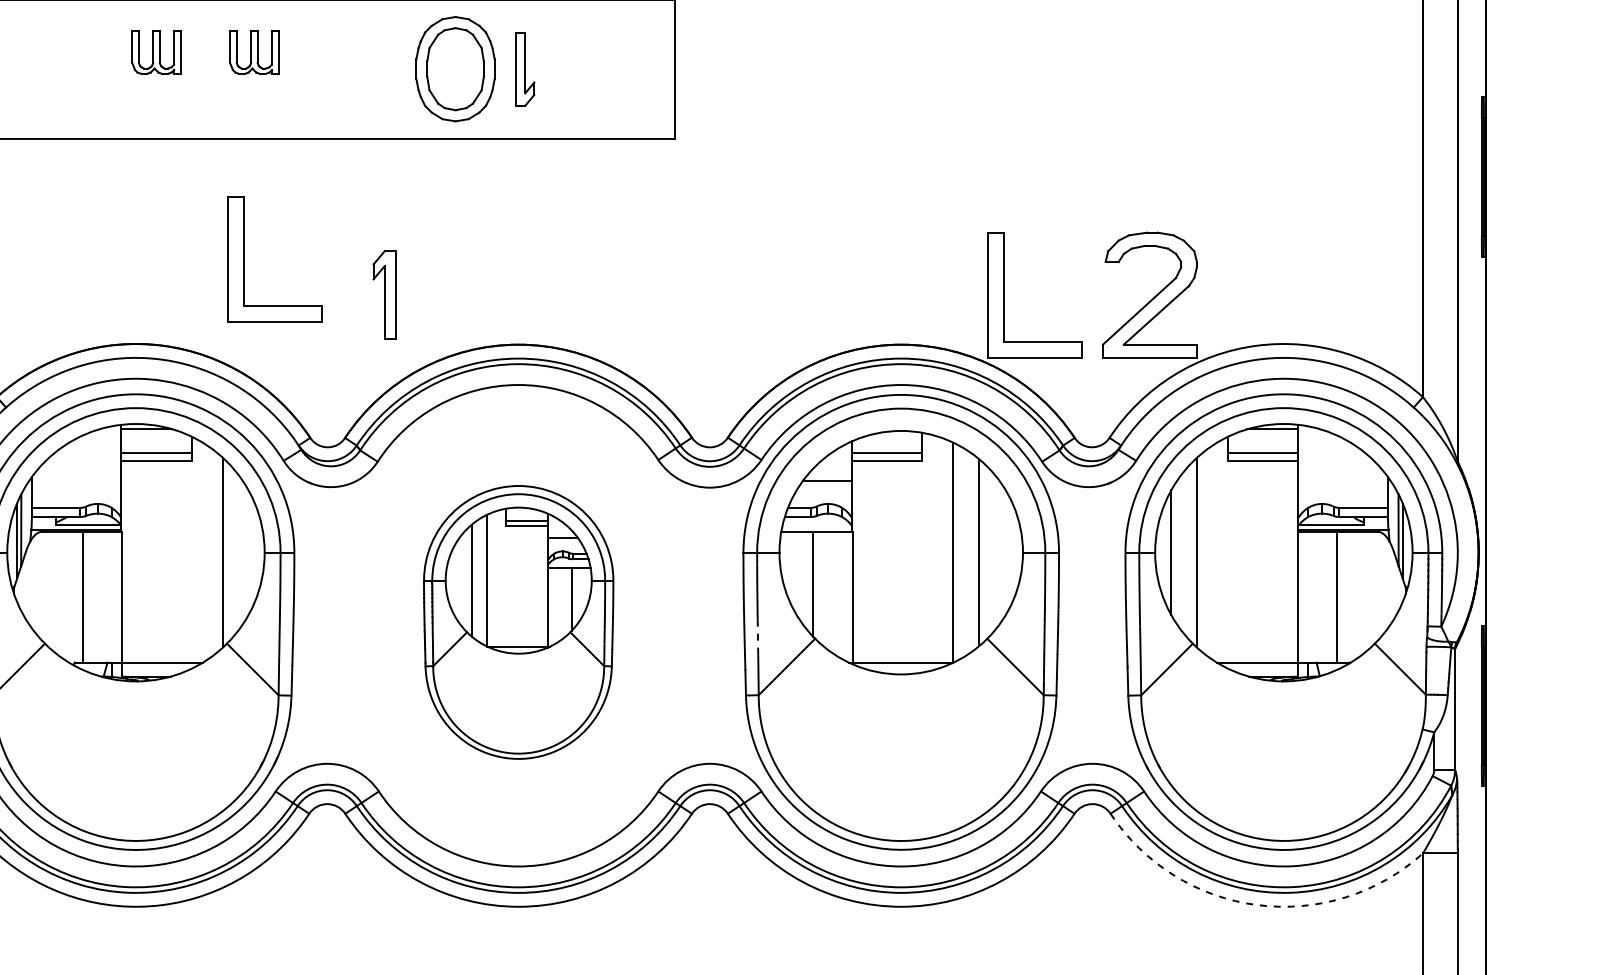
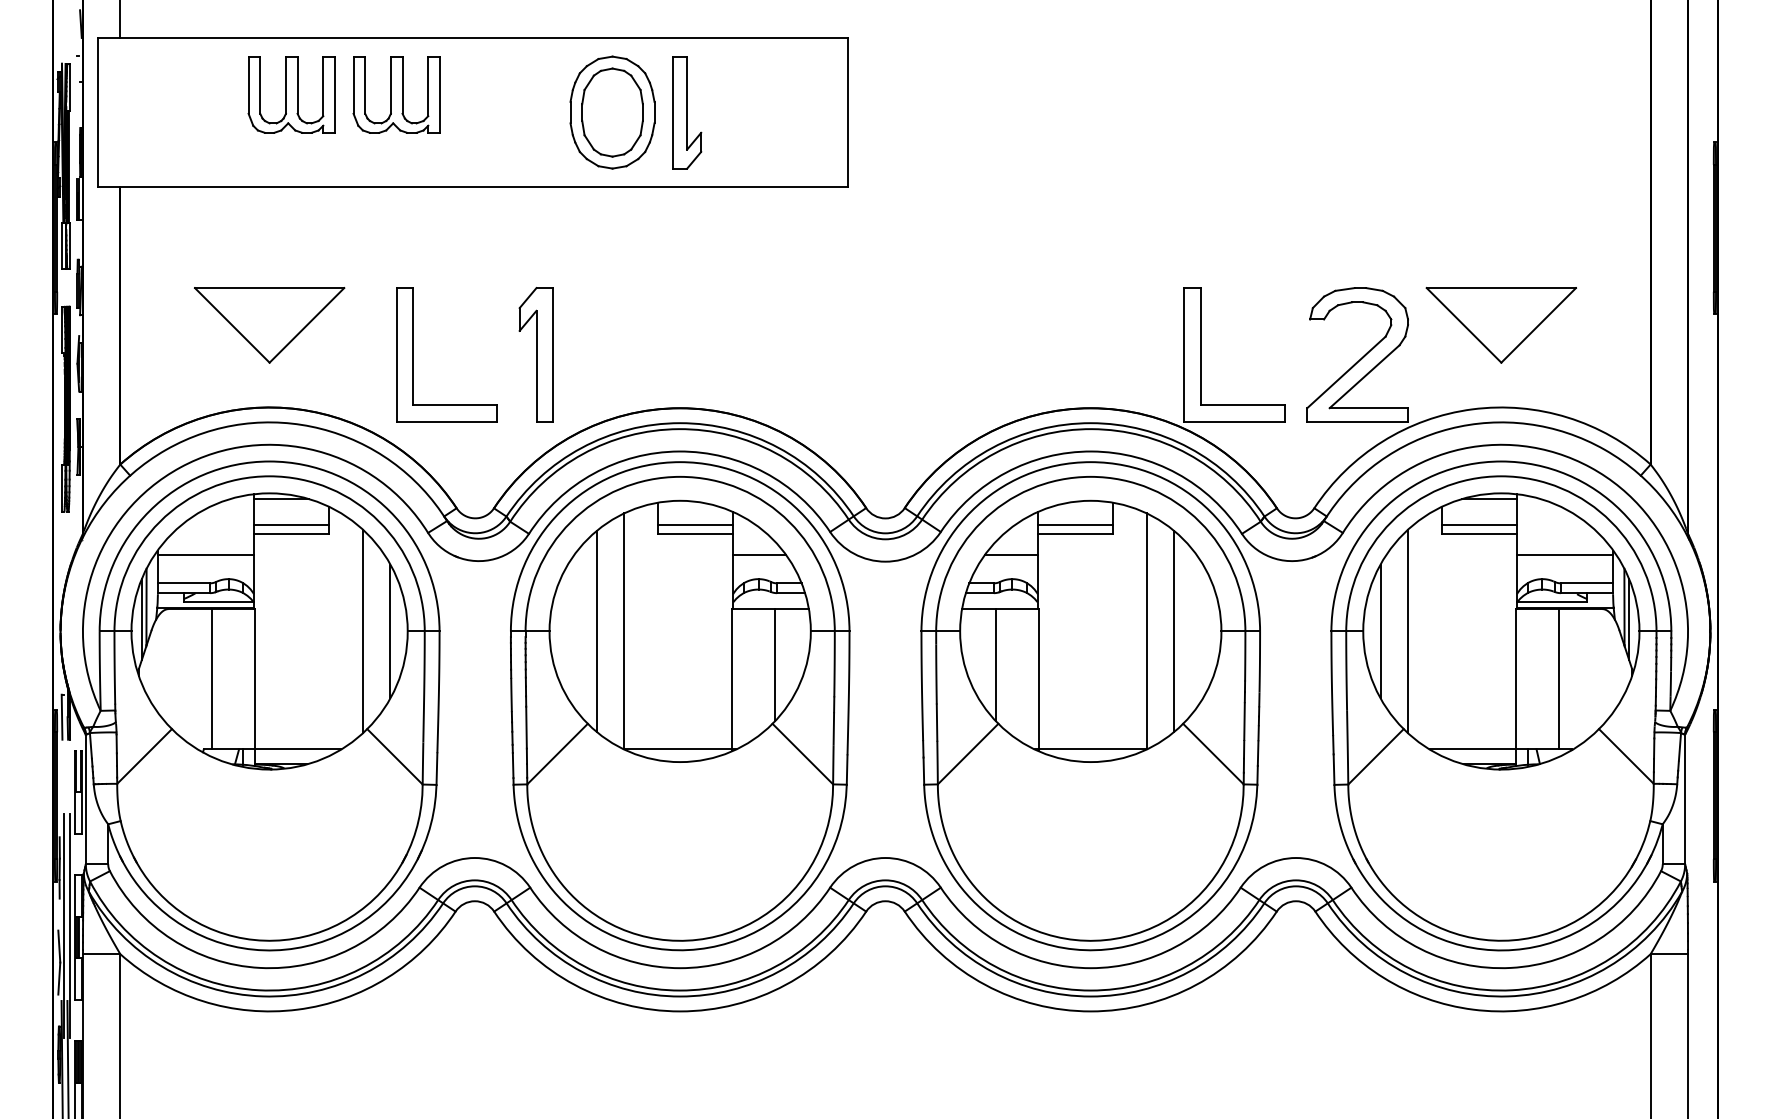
part: (156, 52) -> (291, 94), size x1.67
part: (254, 52) -> (396, 94), size x1.67
part: (525, 69) -> (687, 112), size x1.43
part: (243, 259) -> (413, 354), moved
part: (135, 267) -> (269, 325), added
part: (1283, 267) -> (1500, 325), added
part: (383, 294) -> (535, 354), size x1.43
line: (76, 480) -> (205, 554), added
line: (1343, 480) -> (1565, 554), added
line: (248, 552) -> (390, 631), added
part: (518, 622) -> (680, 706), size x1.67
line: (758, 637) -> (937, 722), dashed -> solid
arc: (1257, 905) -> (1473, 1009), dashed -> solid

